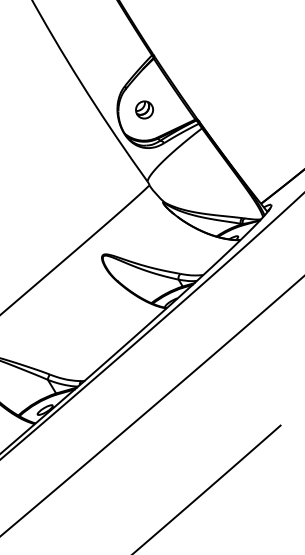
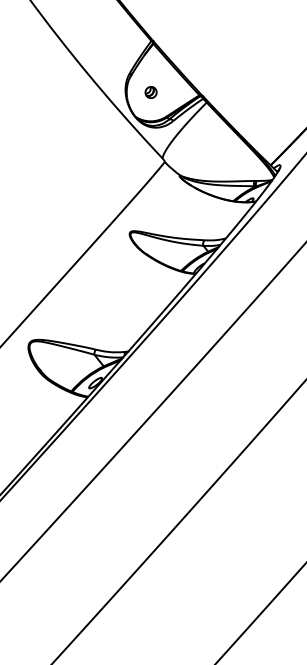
part: (143, 109) -> (150, 92), size x0.7

